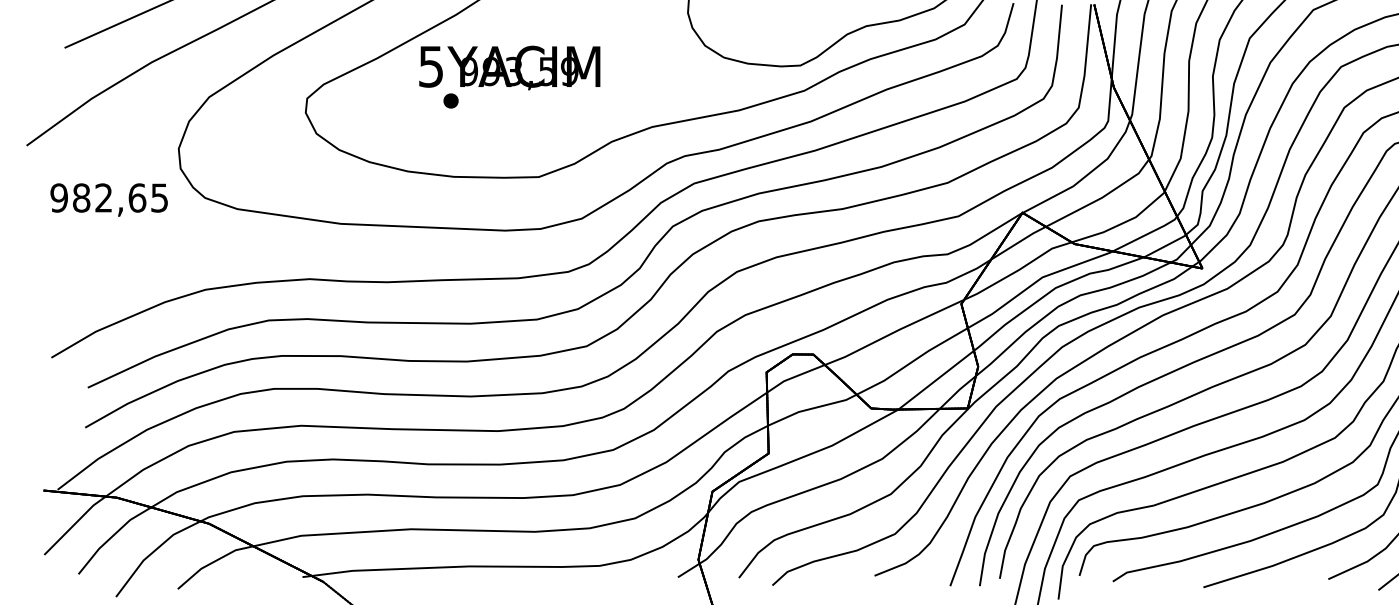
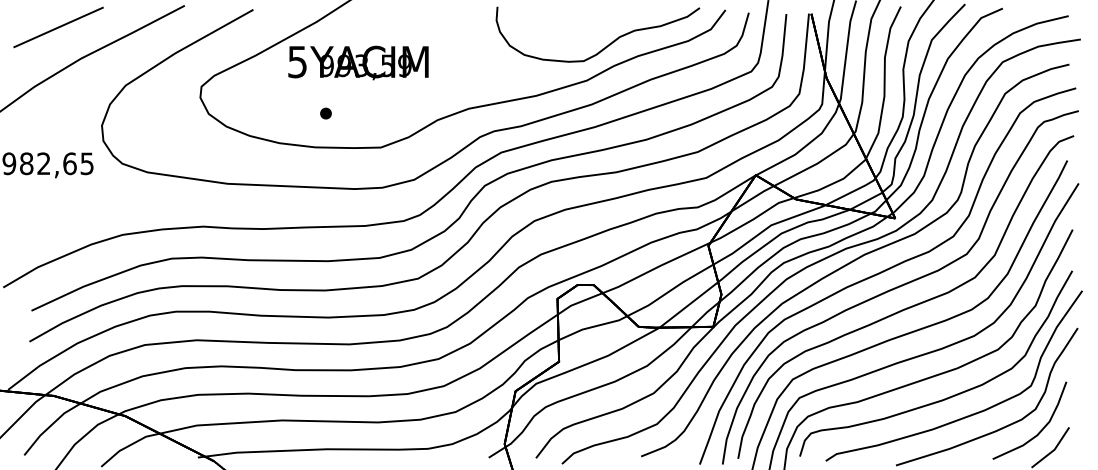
part: (450, 100) -> (325, 113), moved

